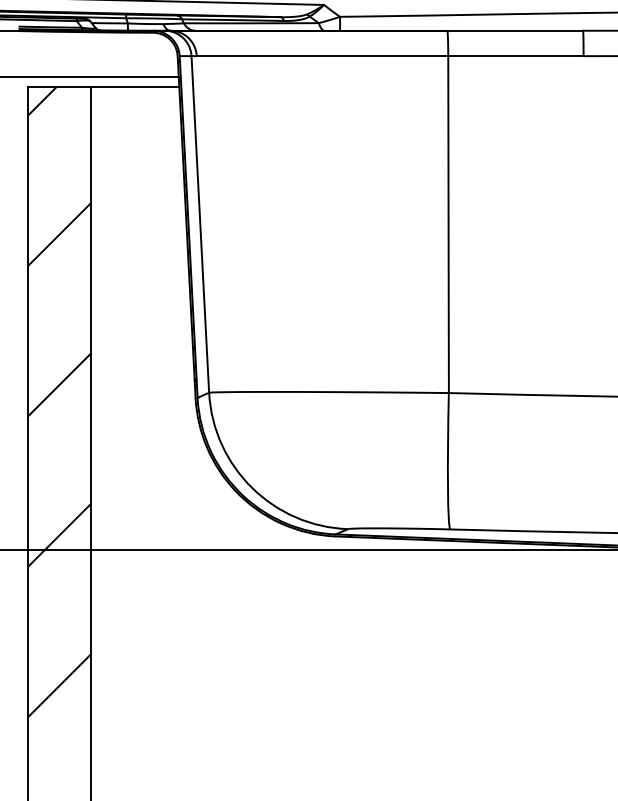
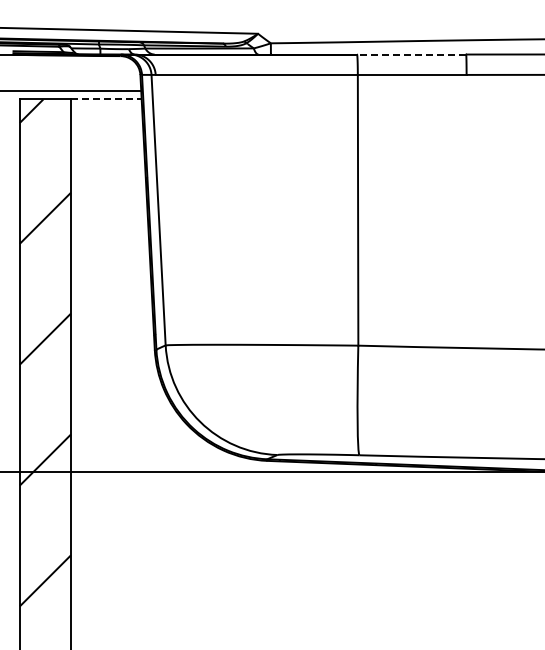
line: (515, 30) -> (411, 54), solid -> dashed
line: (135, 86) -> (106, 99), solid -> dashed

